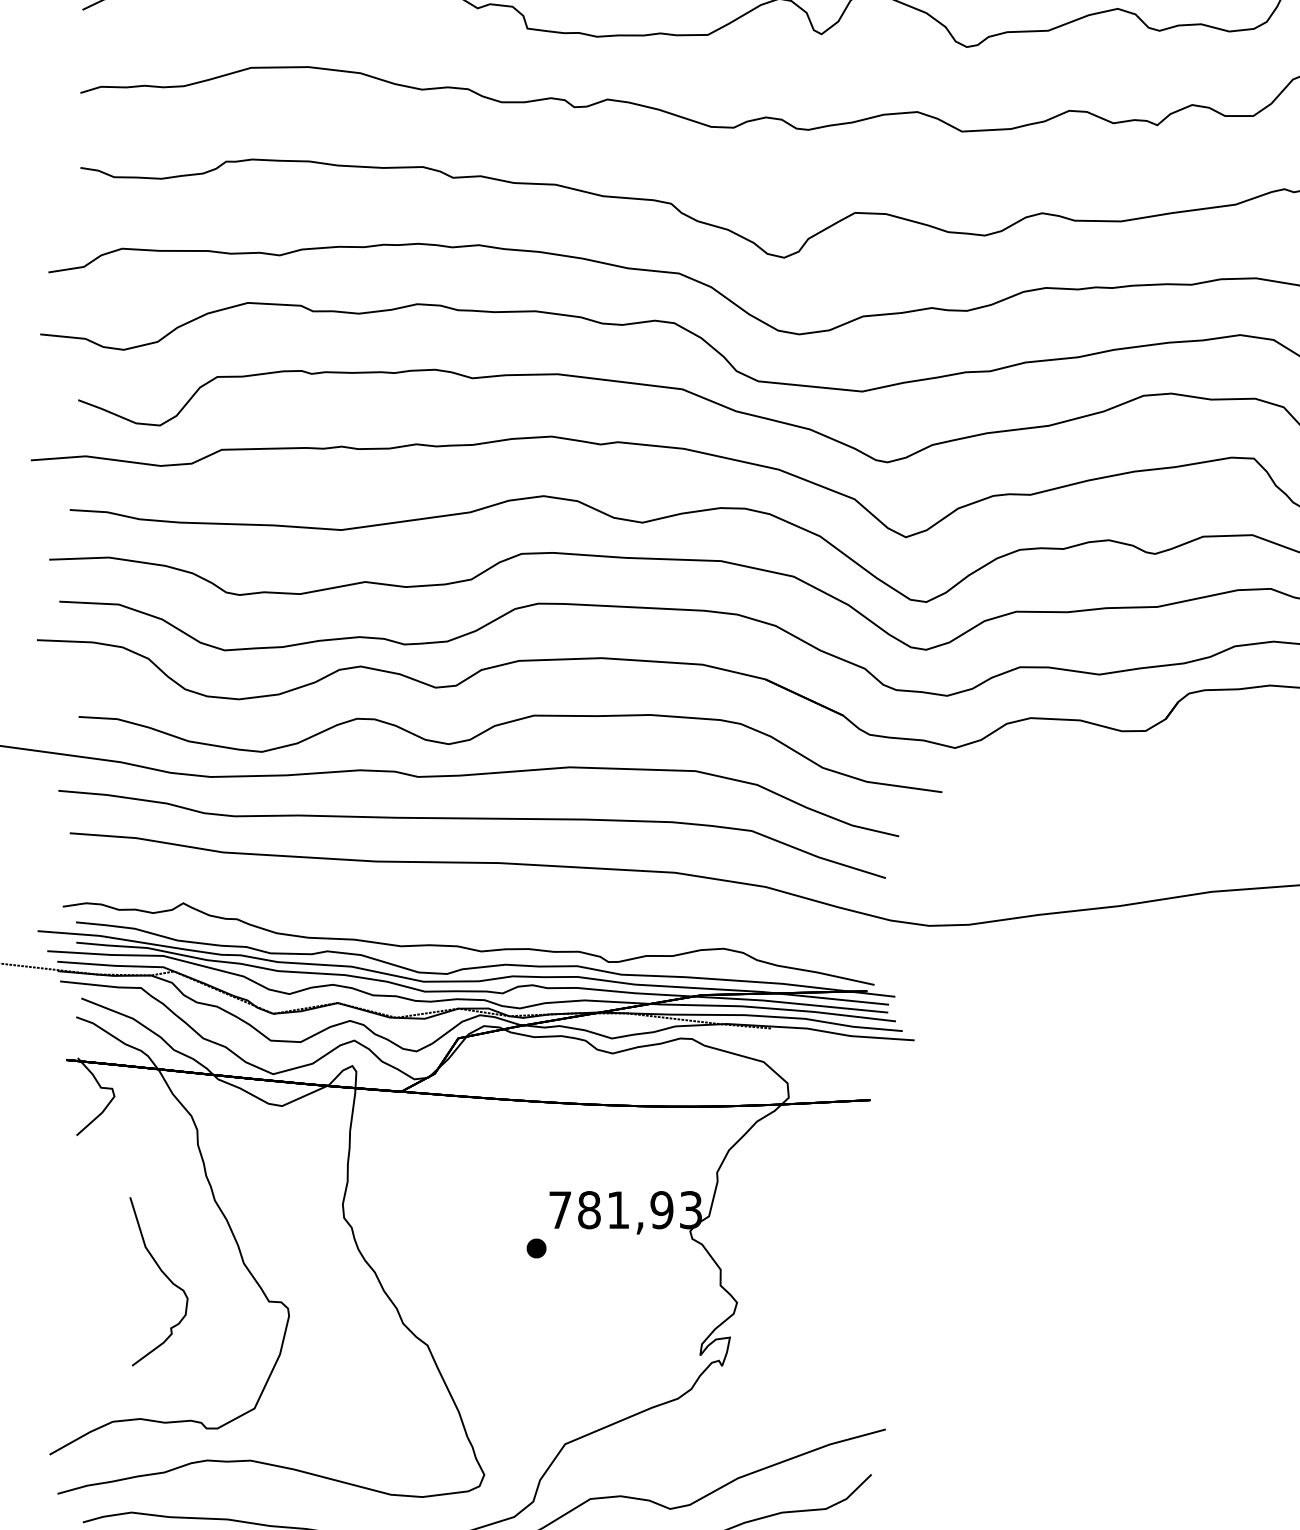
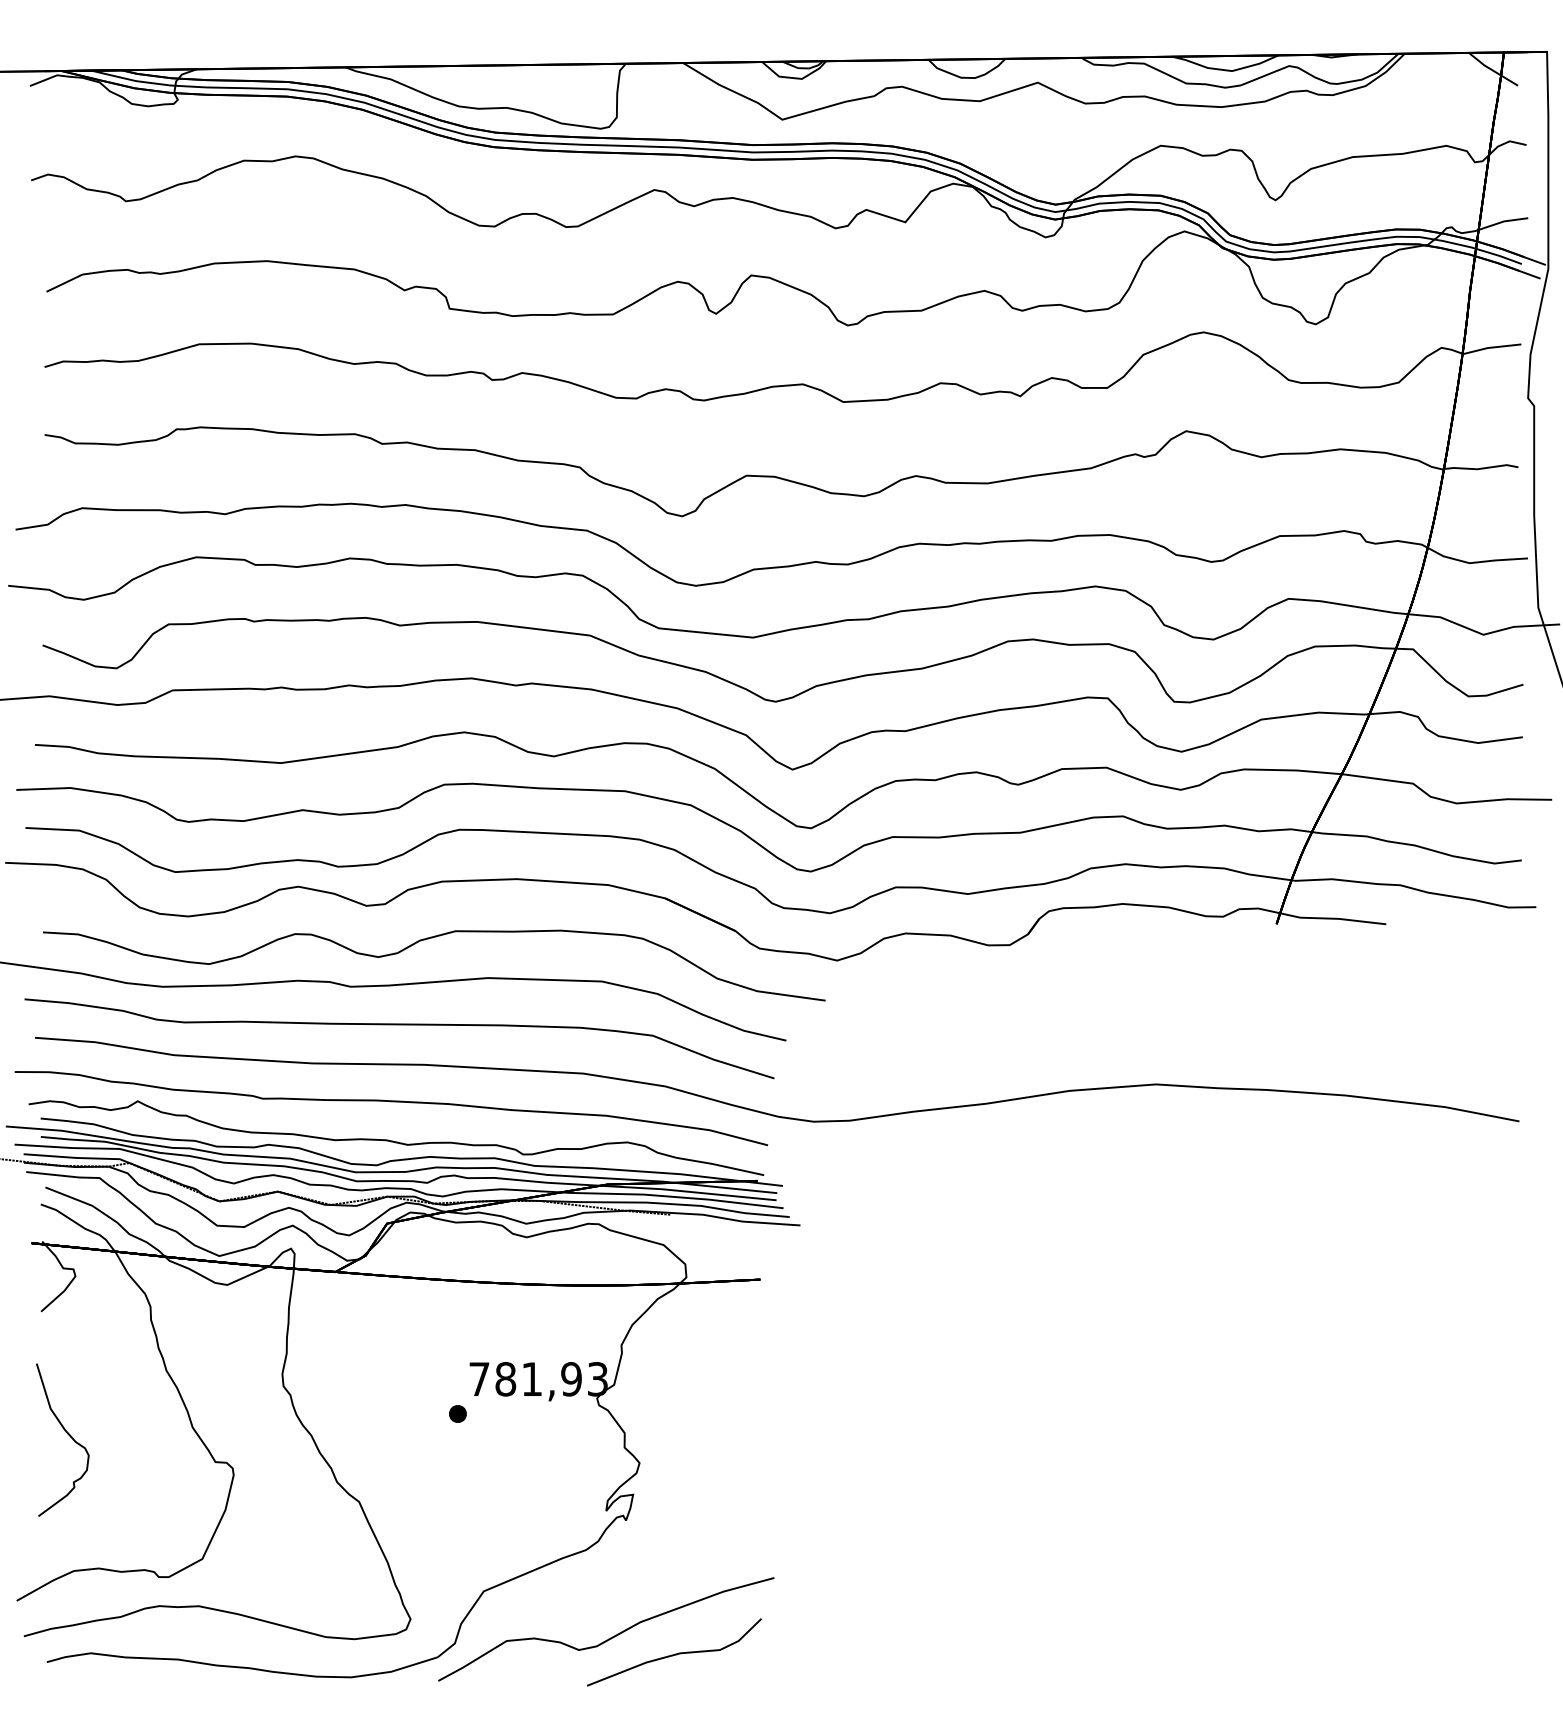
curve: (463, 904) -> (391, 1102), added
curve: (164, 1275) -> (67, 1434), moved

